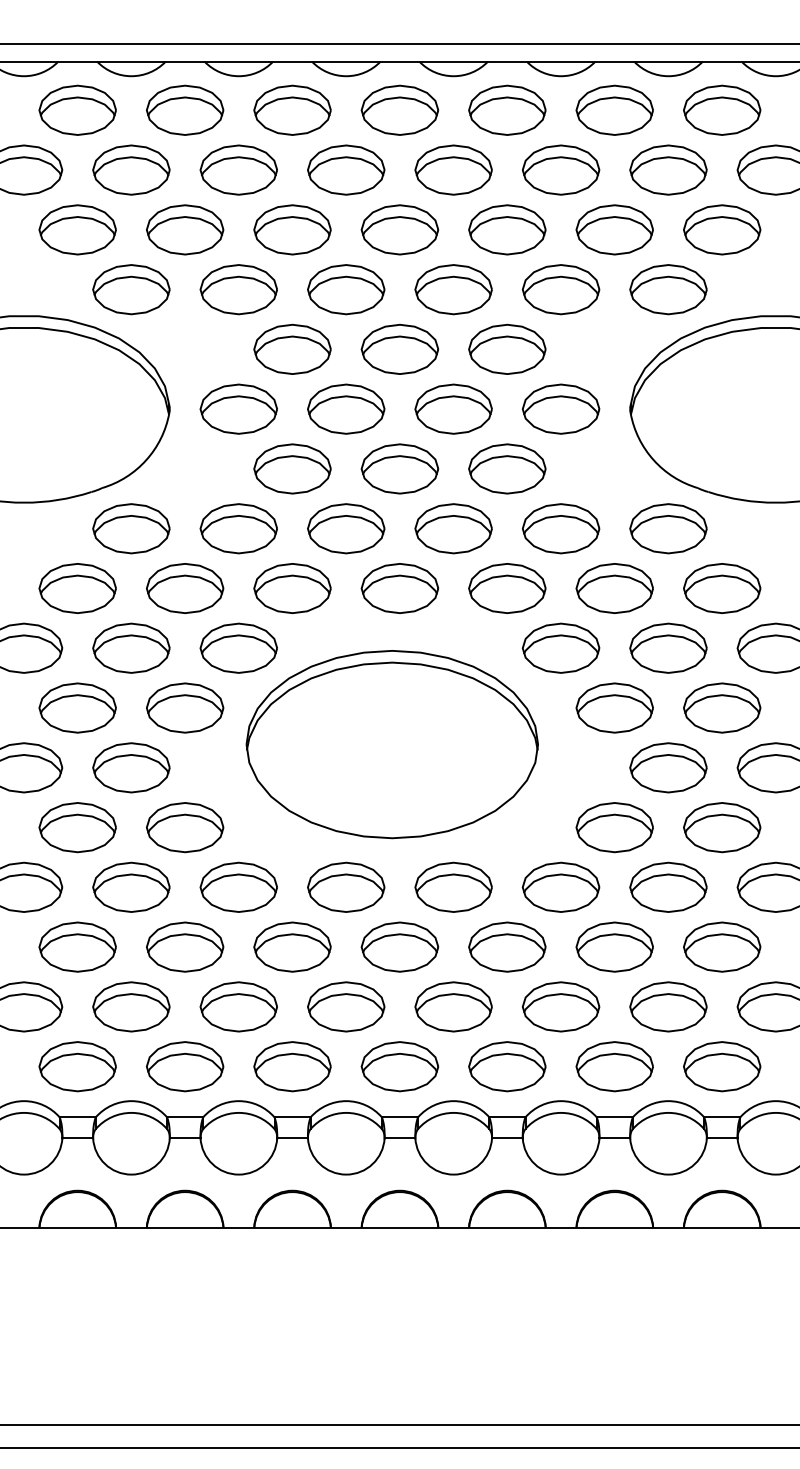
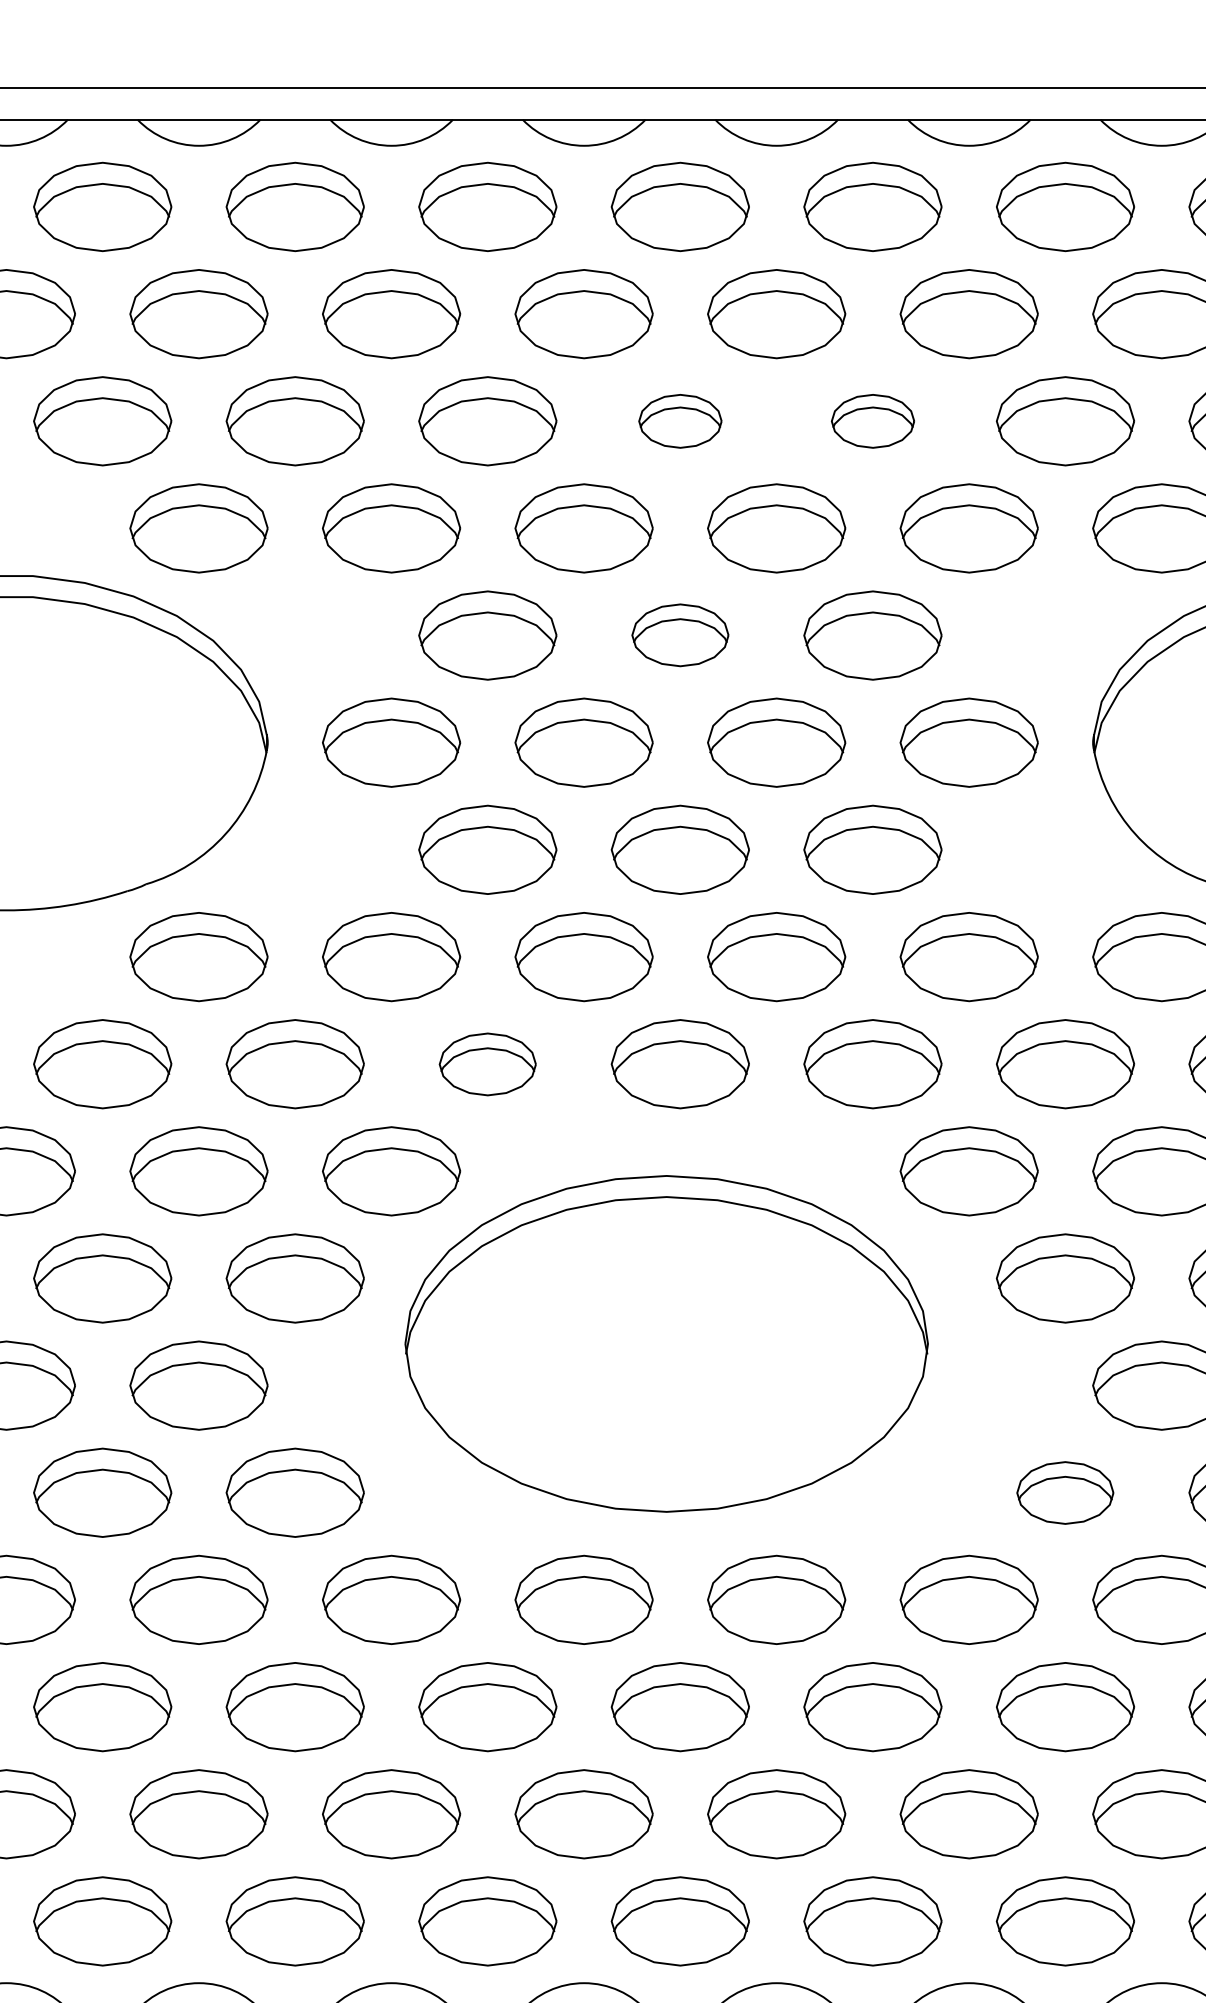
part: (399, 229) -> (679, 420), size x0.6
part: (507, 229) -> (873, 420), size x0.6
part: (399, 348) -> (679, 633), size x0.7
part: (292, 588) -> (487, 1064), size x0.7
part: (614, 827) -> (1064, 1492), size x0.7

